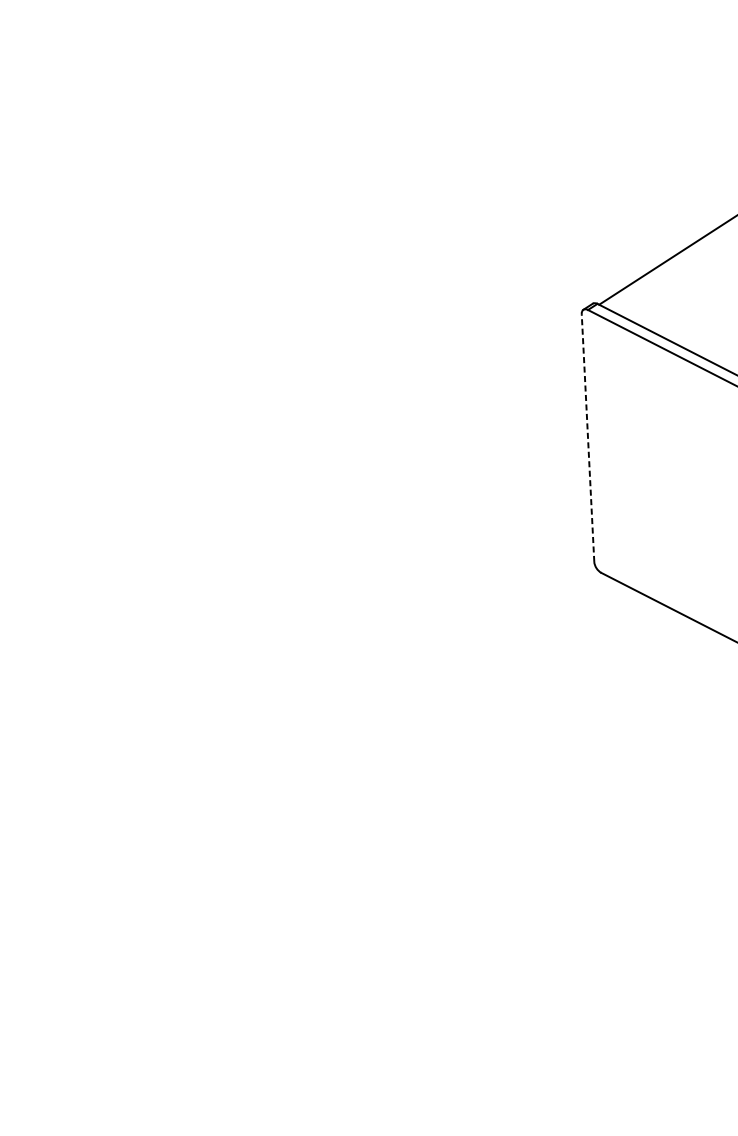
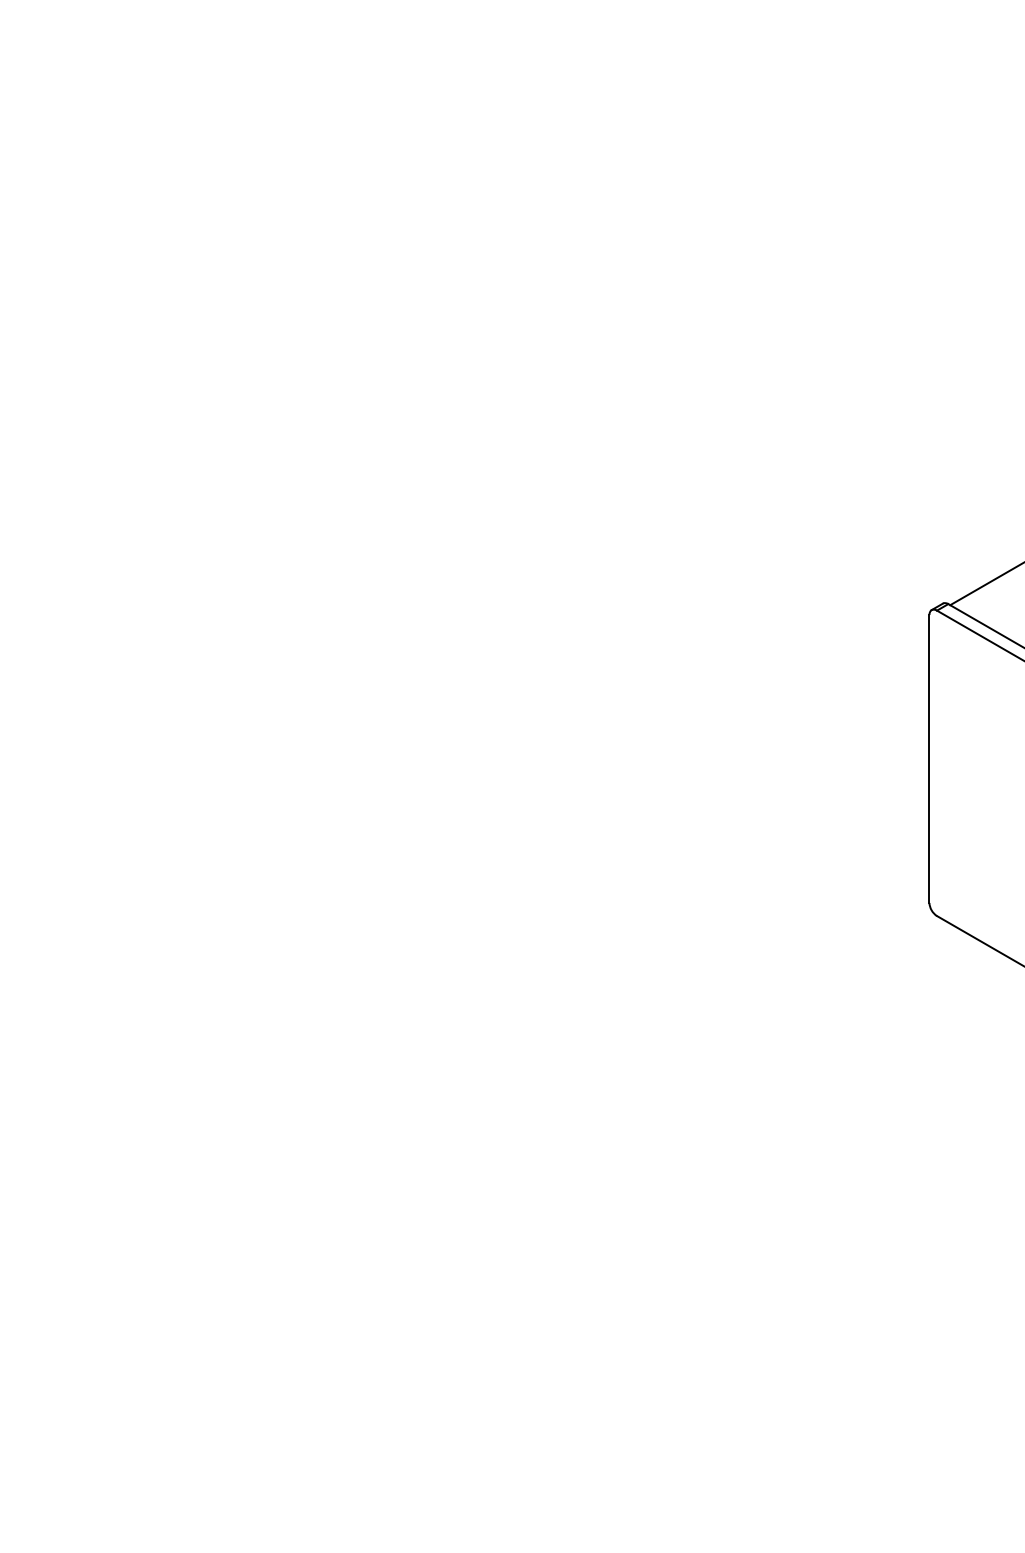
line: (588, 437) -> (929, 758), dashed -> solid

